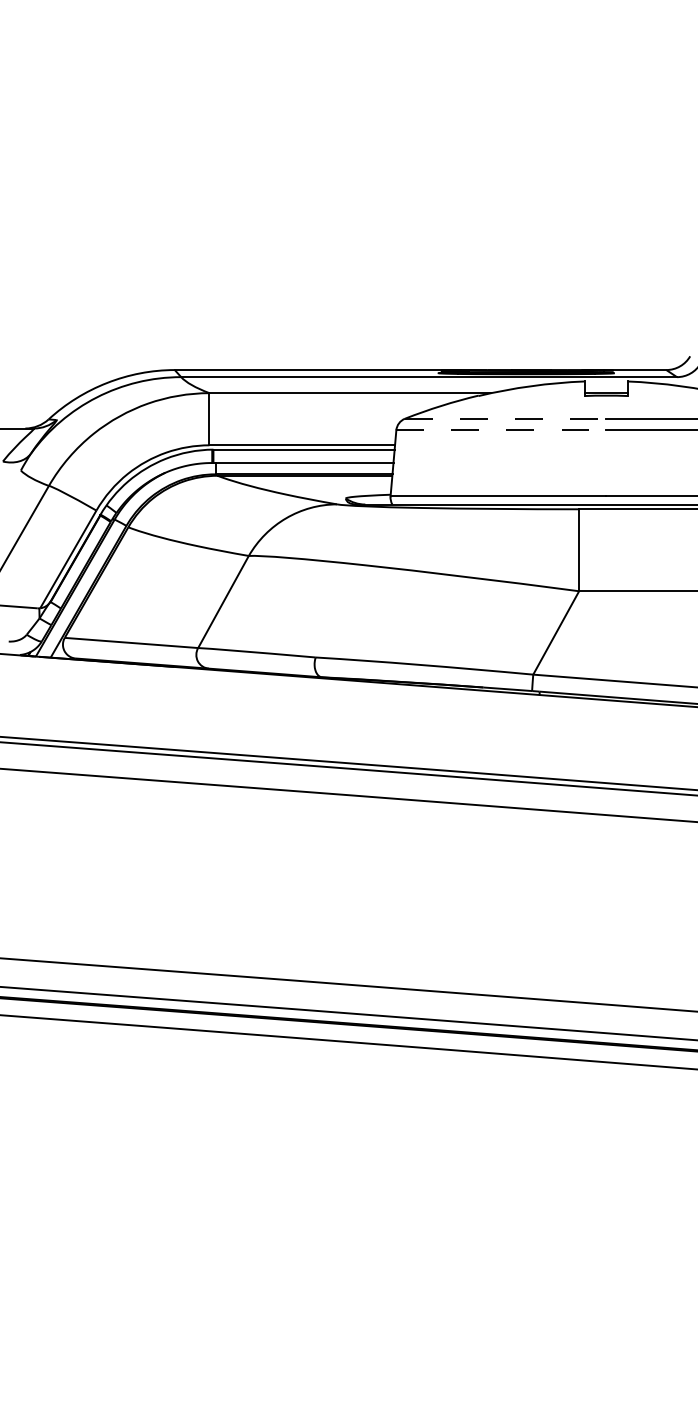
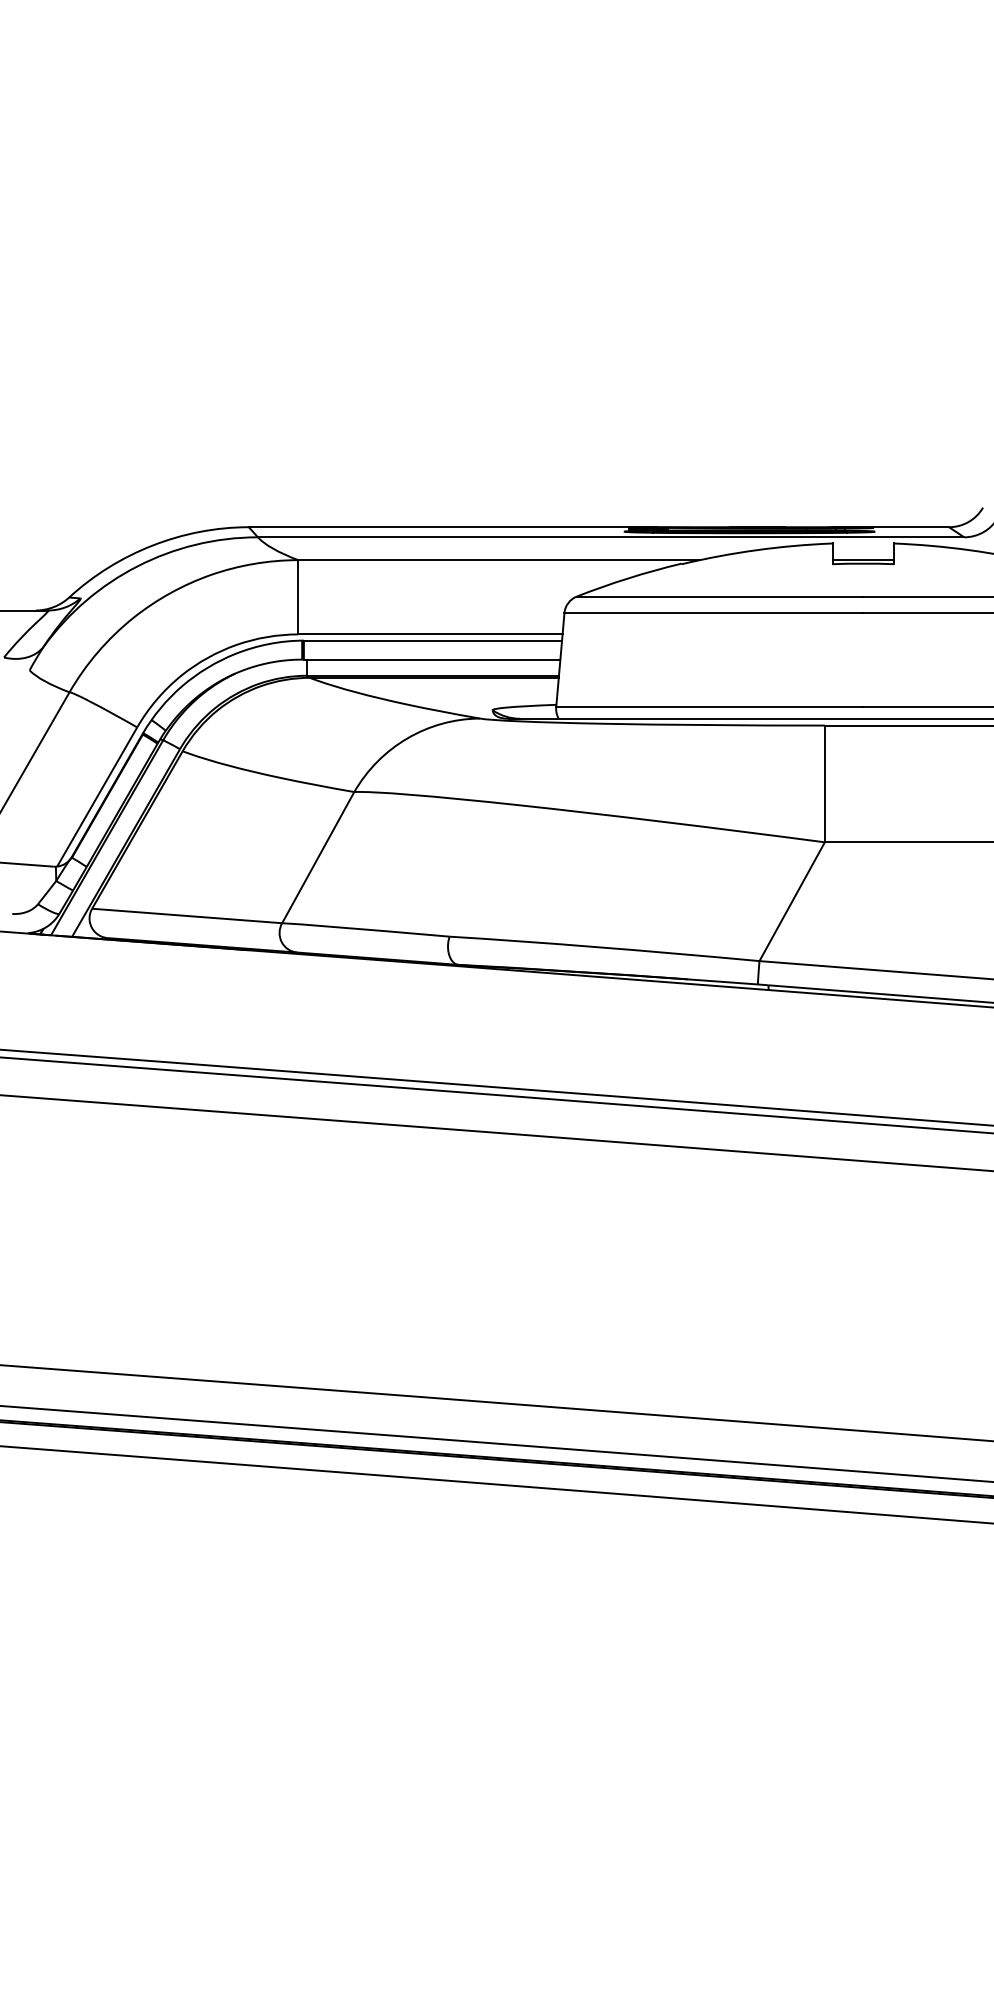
line: (505, 418) -> (719, 596), dashed -> solid
line: (501, 430) -> (714, 613), dashed -> solid

